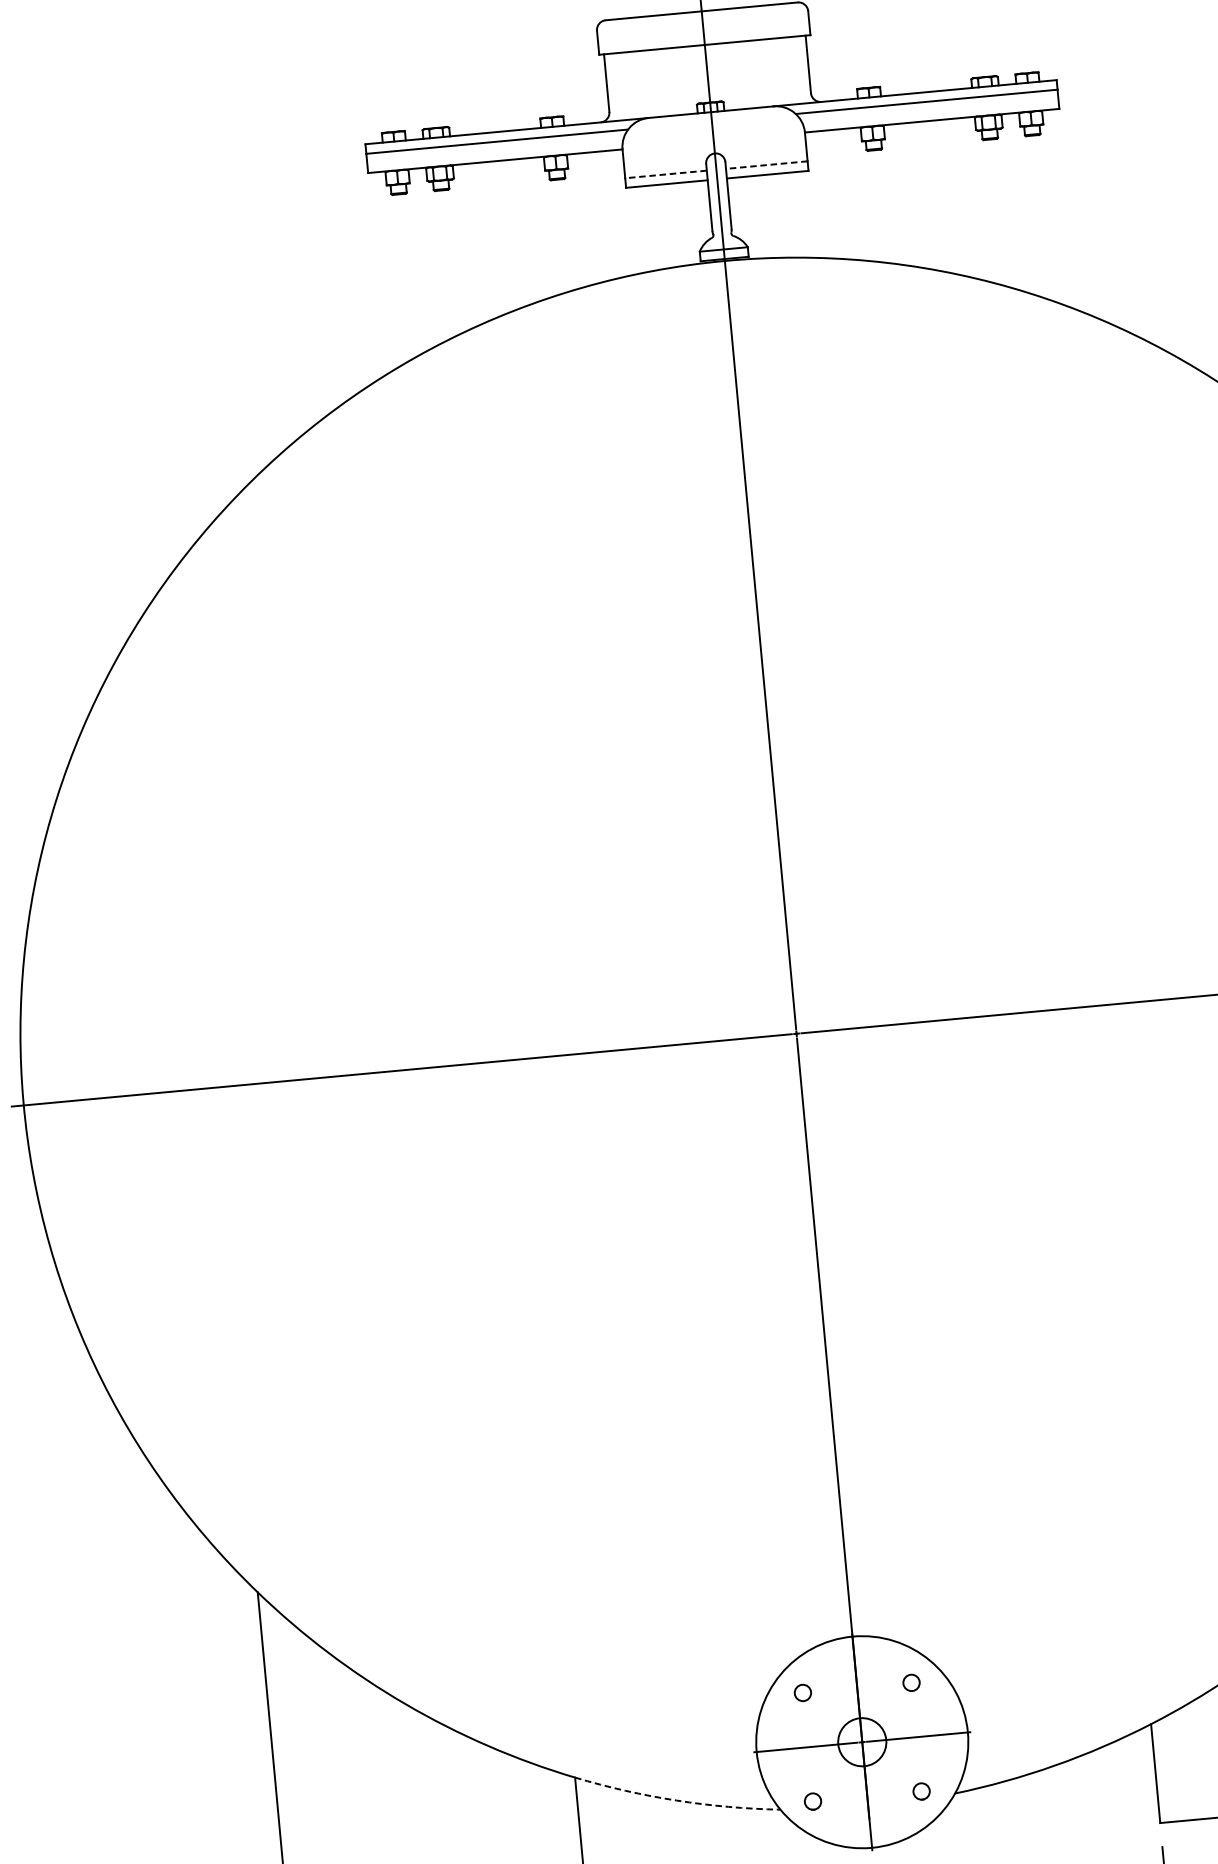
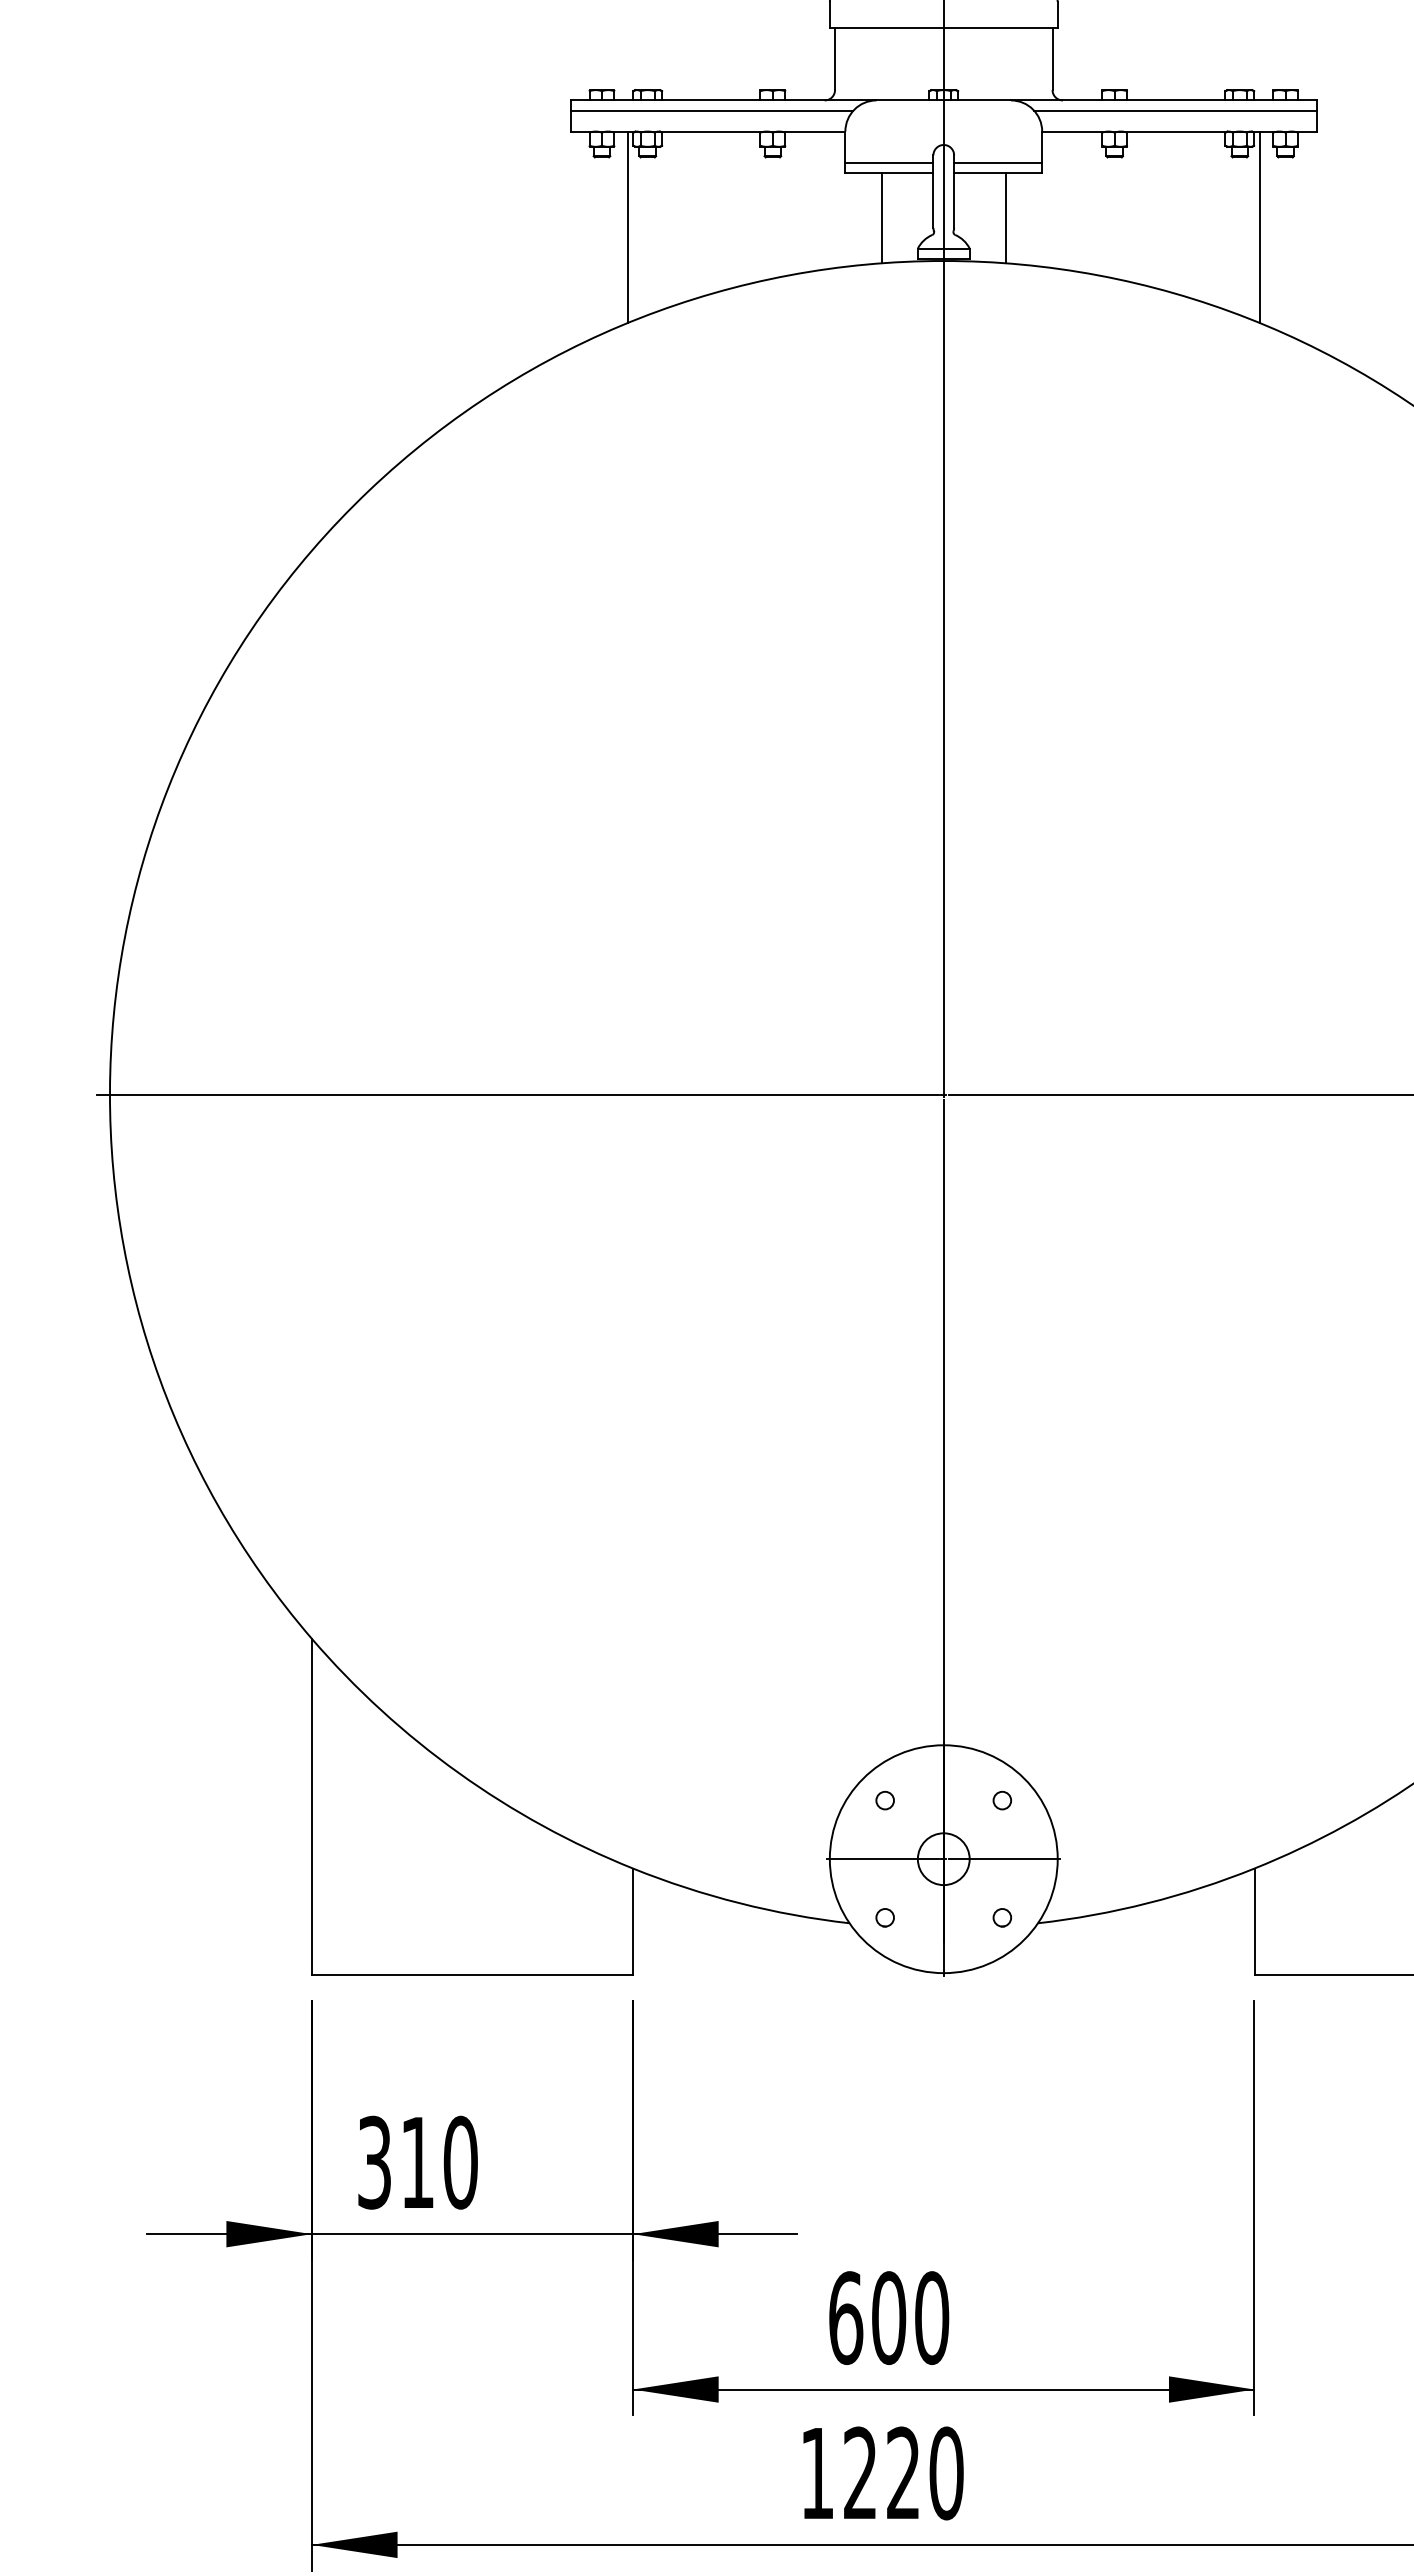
line: (766, 165) -> (997, 162), dashed -> solid
line: (665, 174) -> (888, 162), dashed -> solid
line: (1014, 202) -> (1259, 227), added
line: (778, 215) -> (1005, 217), added
line: (663, 226) -> (881, 217), added
line: (428, 257) -> (627, 227), added
arc: (676, 1800) -> (739, 1903), dashed -> solid

